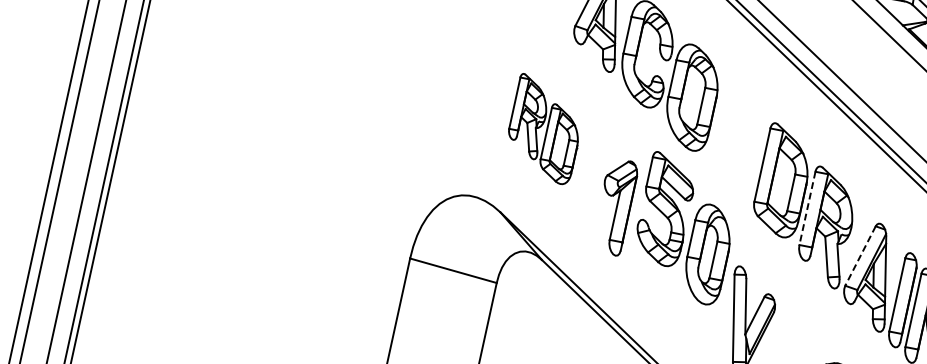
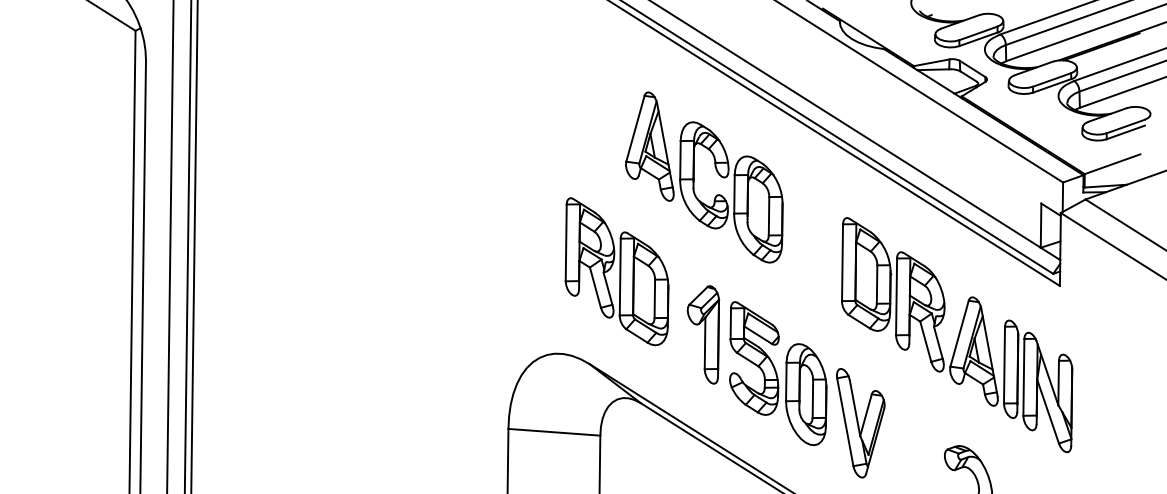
part: (544, 129) -> (616, 271), size x1.43
line: (807, 208) -> (896, 297), dashed -> solid
part: (685, 228) -> (778, 373), moved
line: (860, 256) -> (959, 334), dashed -> solid

